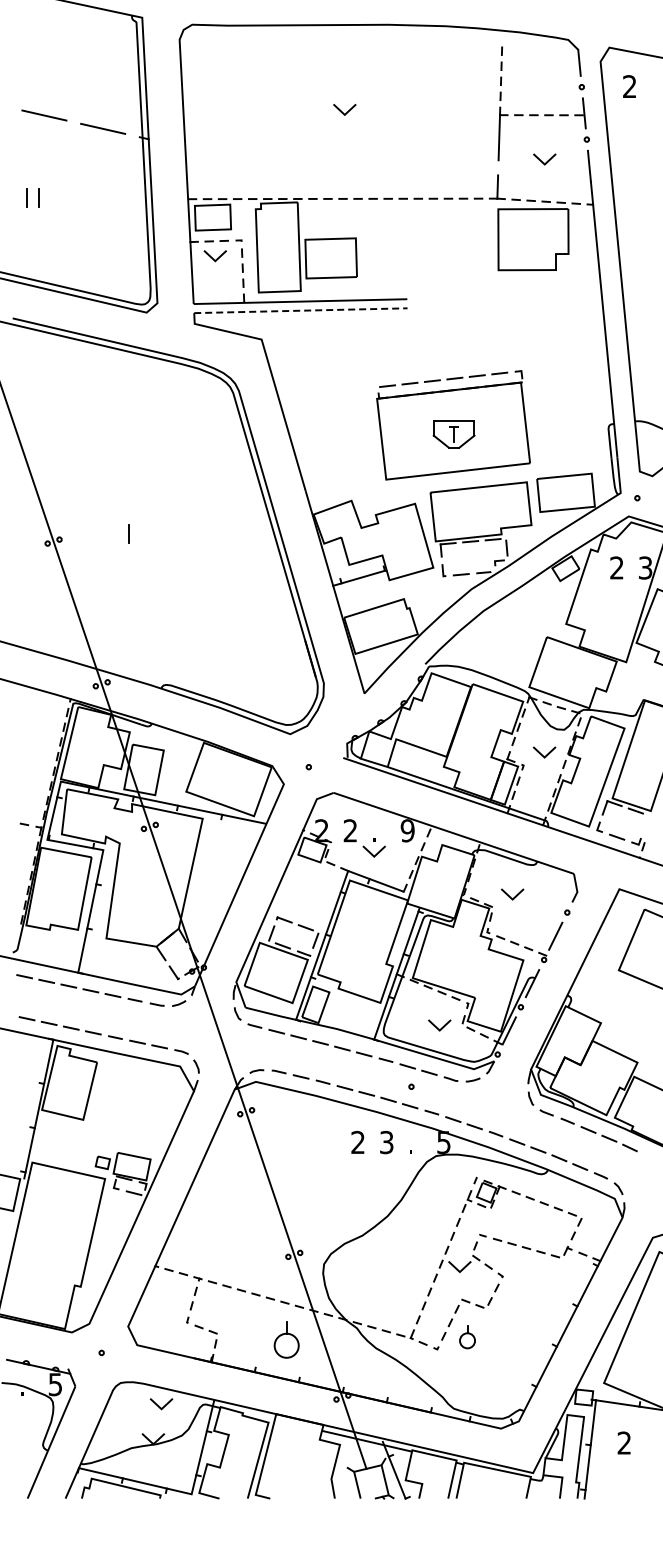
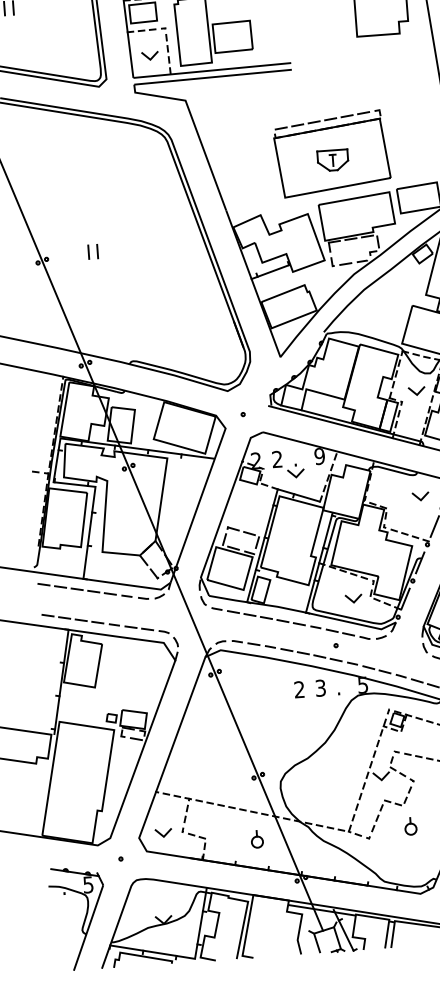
line: (212, 257) -> (148, 57), moved
line: (300, 310) -> (212, 77), dashed -> solid
line: (116, 533) -> (88, 251), added
line: (510, 896) -> (419, 498), moved
part: (467, 1337) -> (410, 826), moved
part: (286, 1339) -> (257, 839), size x0.62
line: (159, 1405) -> (162, 834), moved

